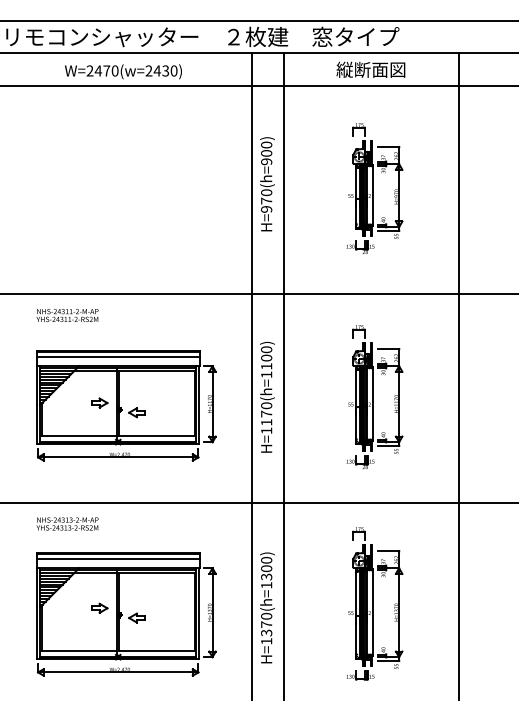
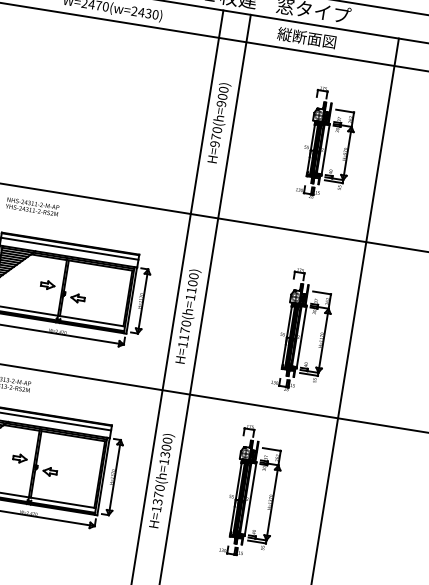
text: (370, 69) -> (306, 37), moved
part: (374, 188) -> (327, 144), moved
part: (374, 396) -> (303, 330), moved
text: (267, 397) -> (188, 316), moved

